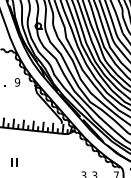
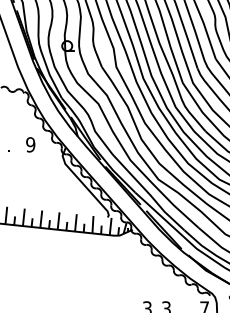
part: (14, 162) -> (25, 285), removed

